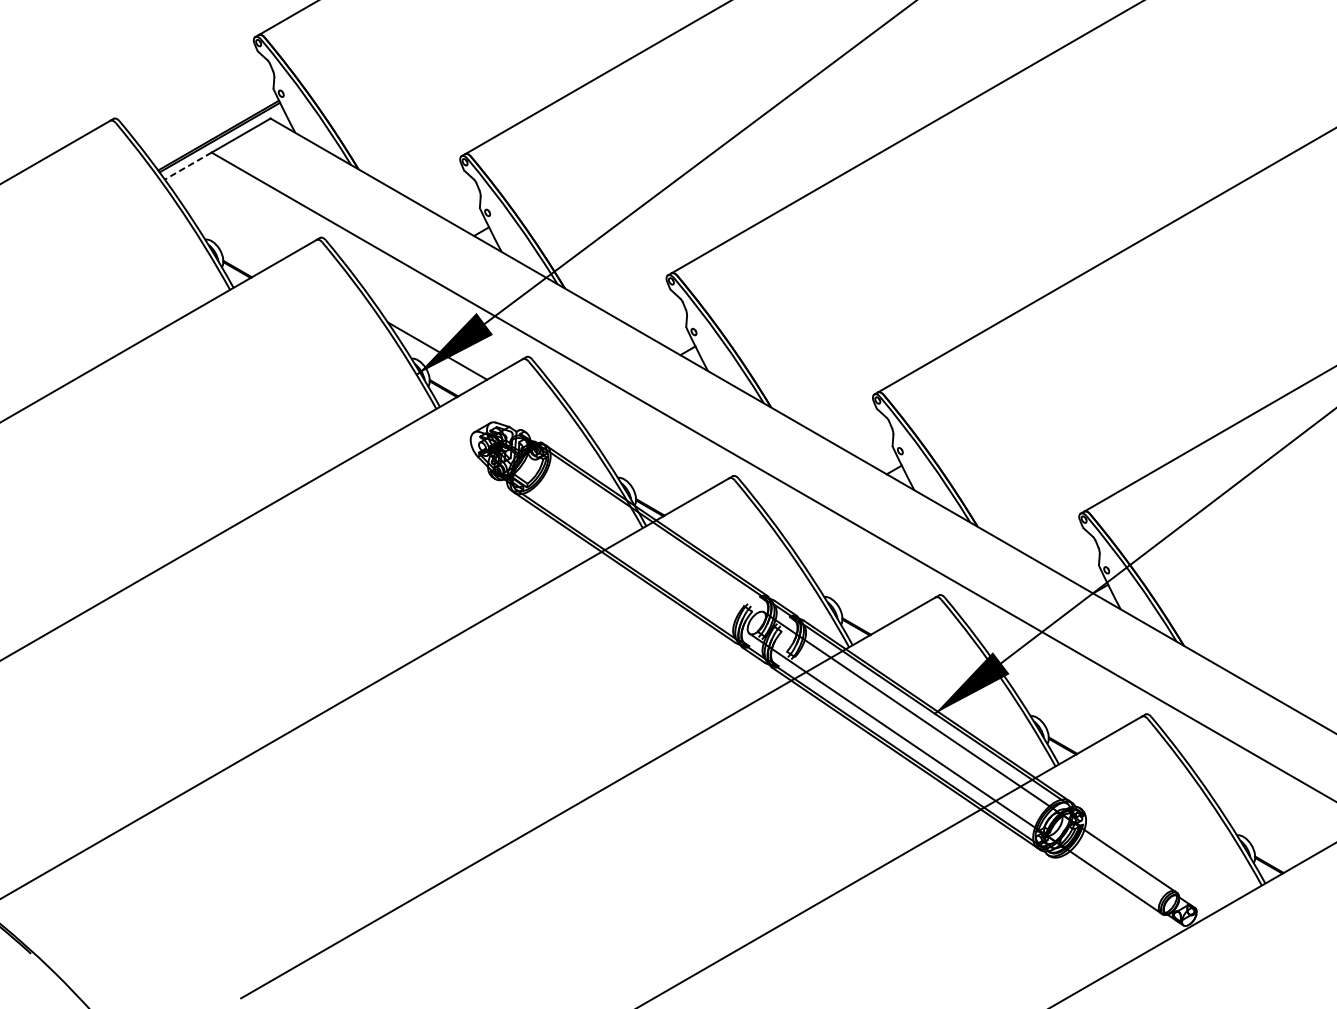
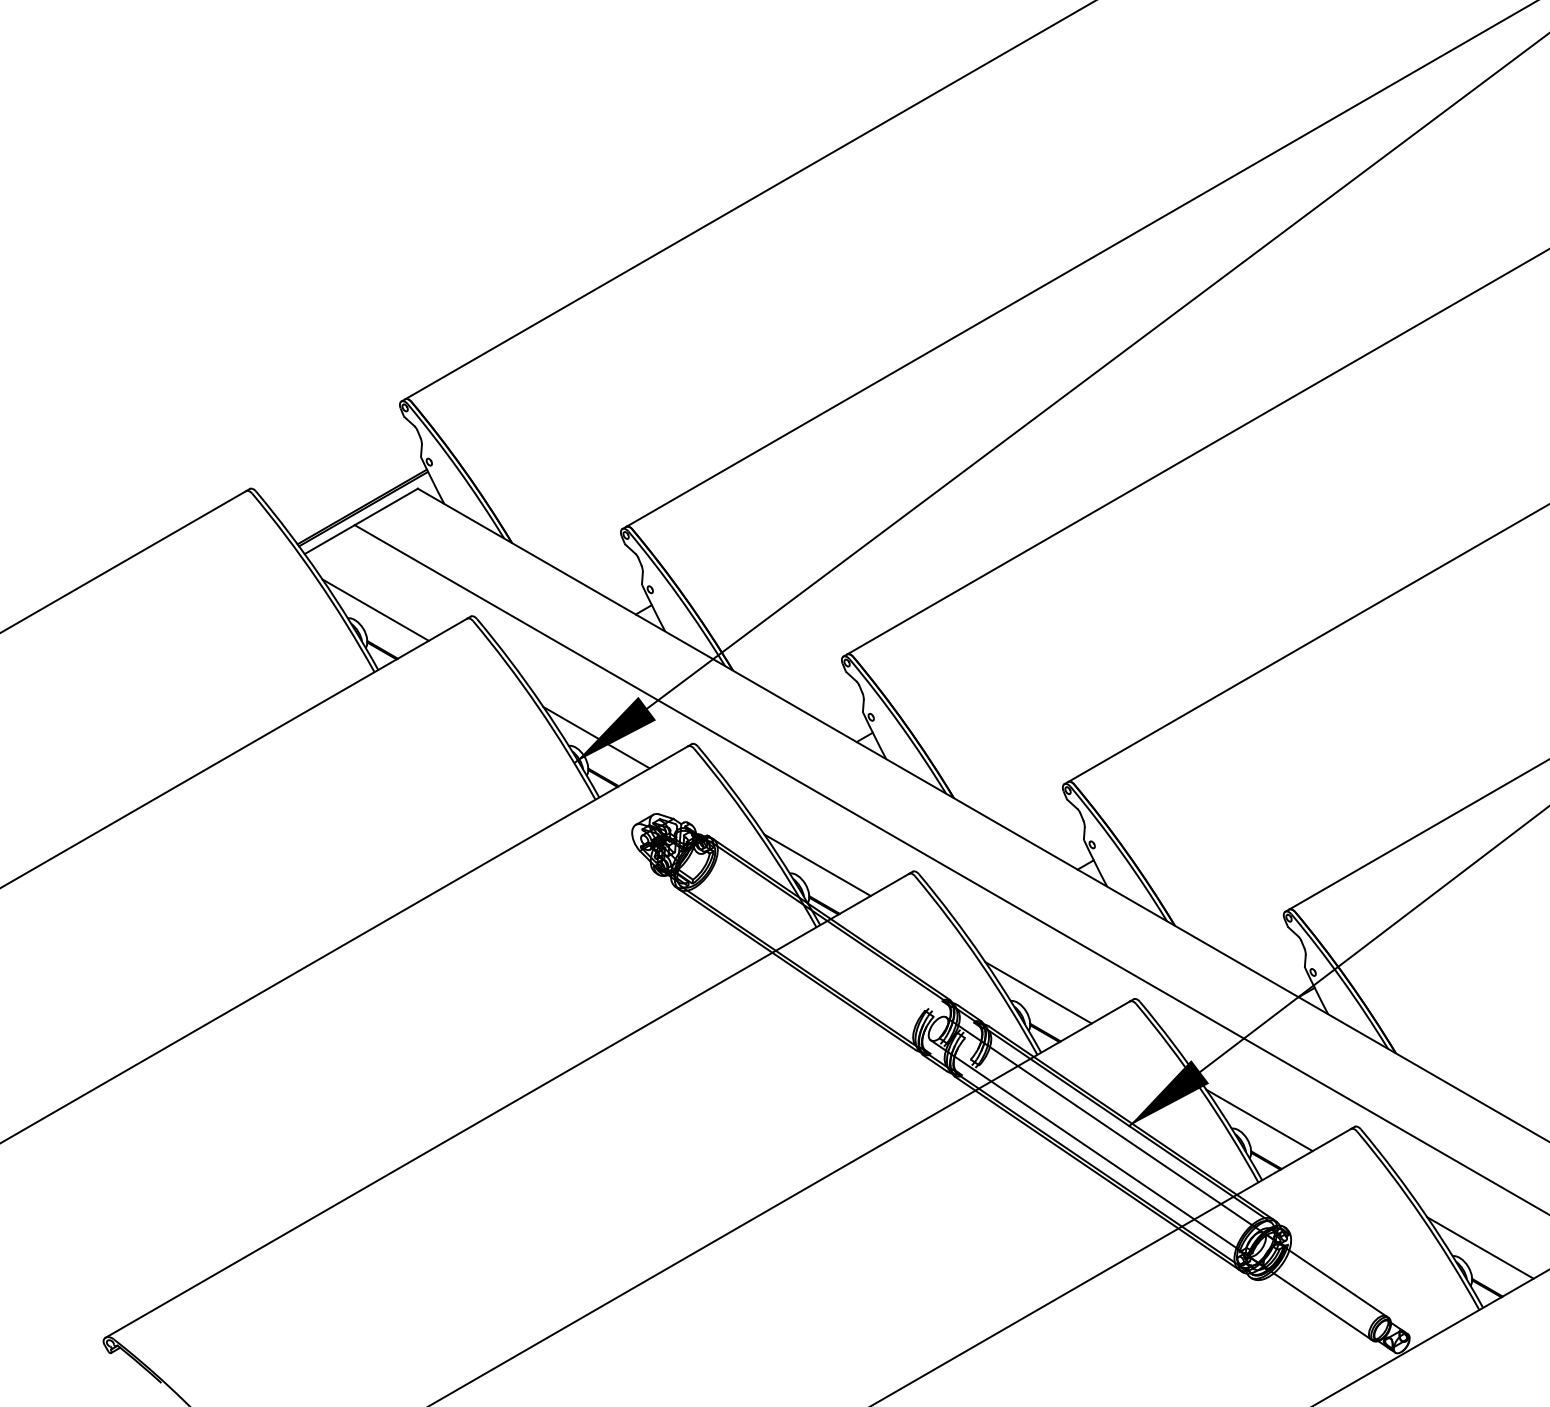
line: (188, 165) -> (329, 539), dashed -> solid
line: (231, 231) -> (375, 609), added
line: (643, 469) -> (817, 864), added
line: (850, 589) -> (1038, 992), added
line: (1056, 708) -> (1259, 1120), added
line: (1262, 827) -> (1480, 1247), added

